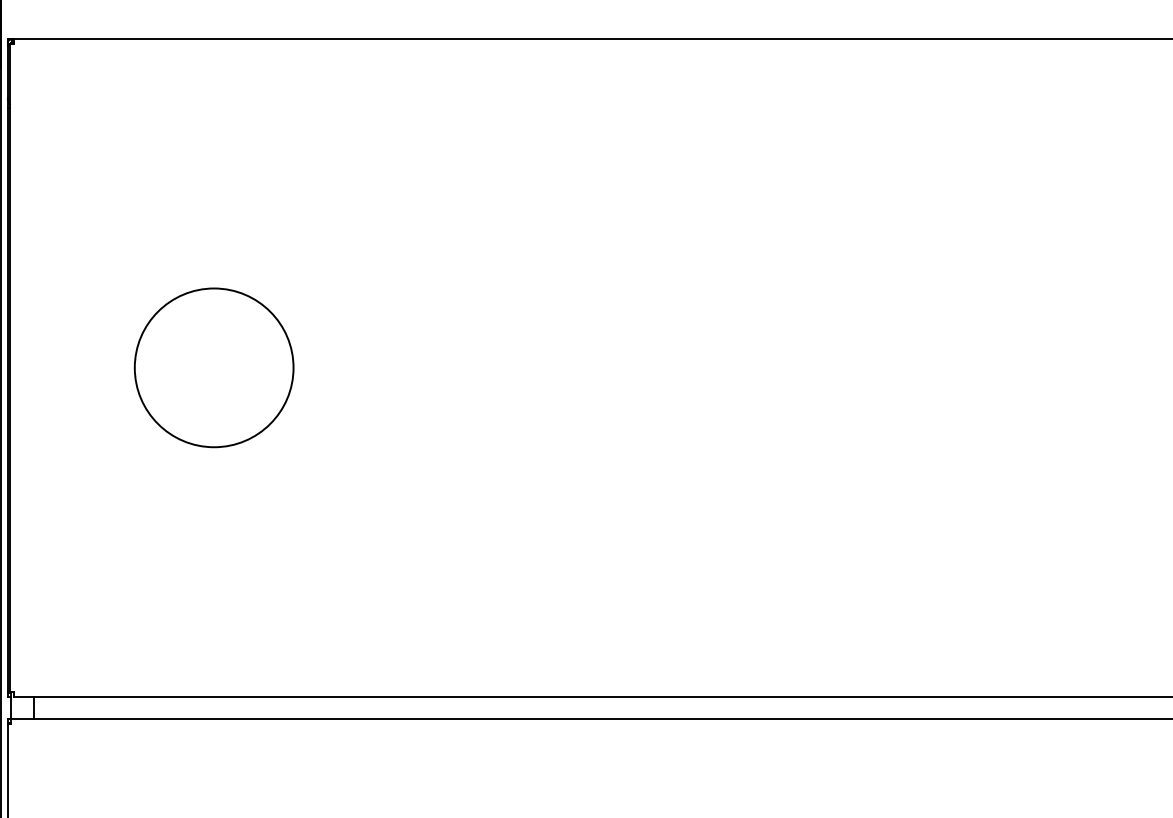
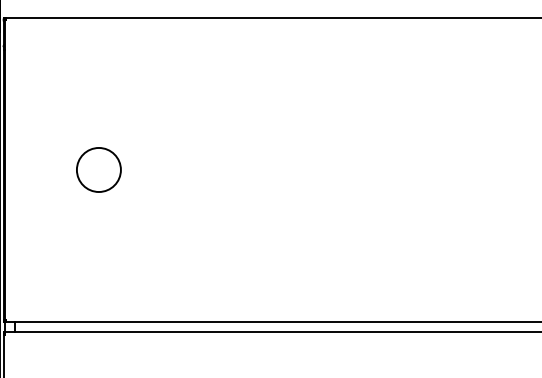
circle: (213, 366) -> (98, 169), size x0.6

